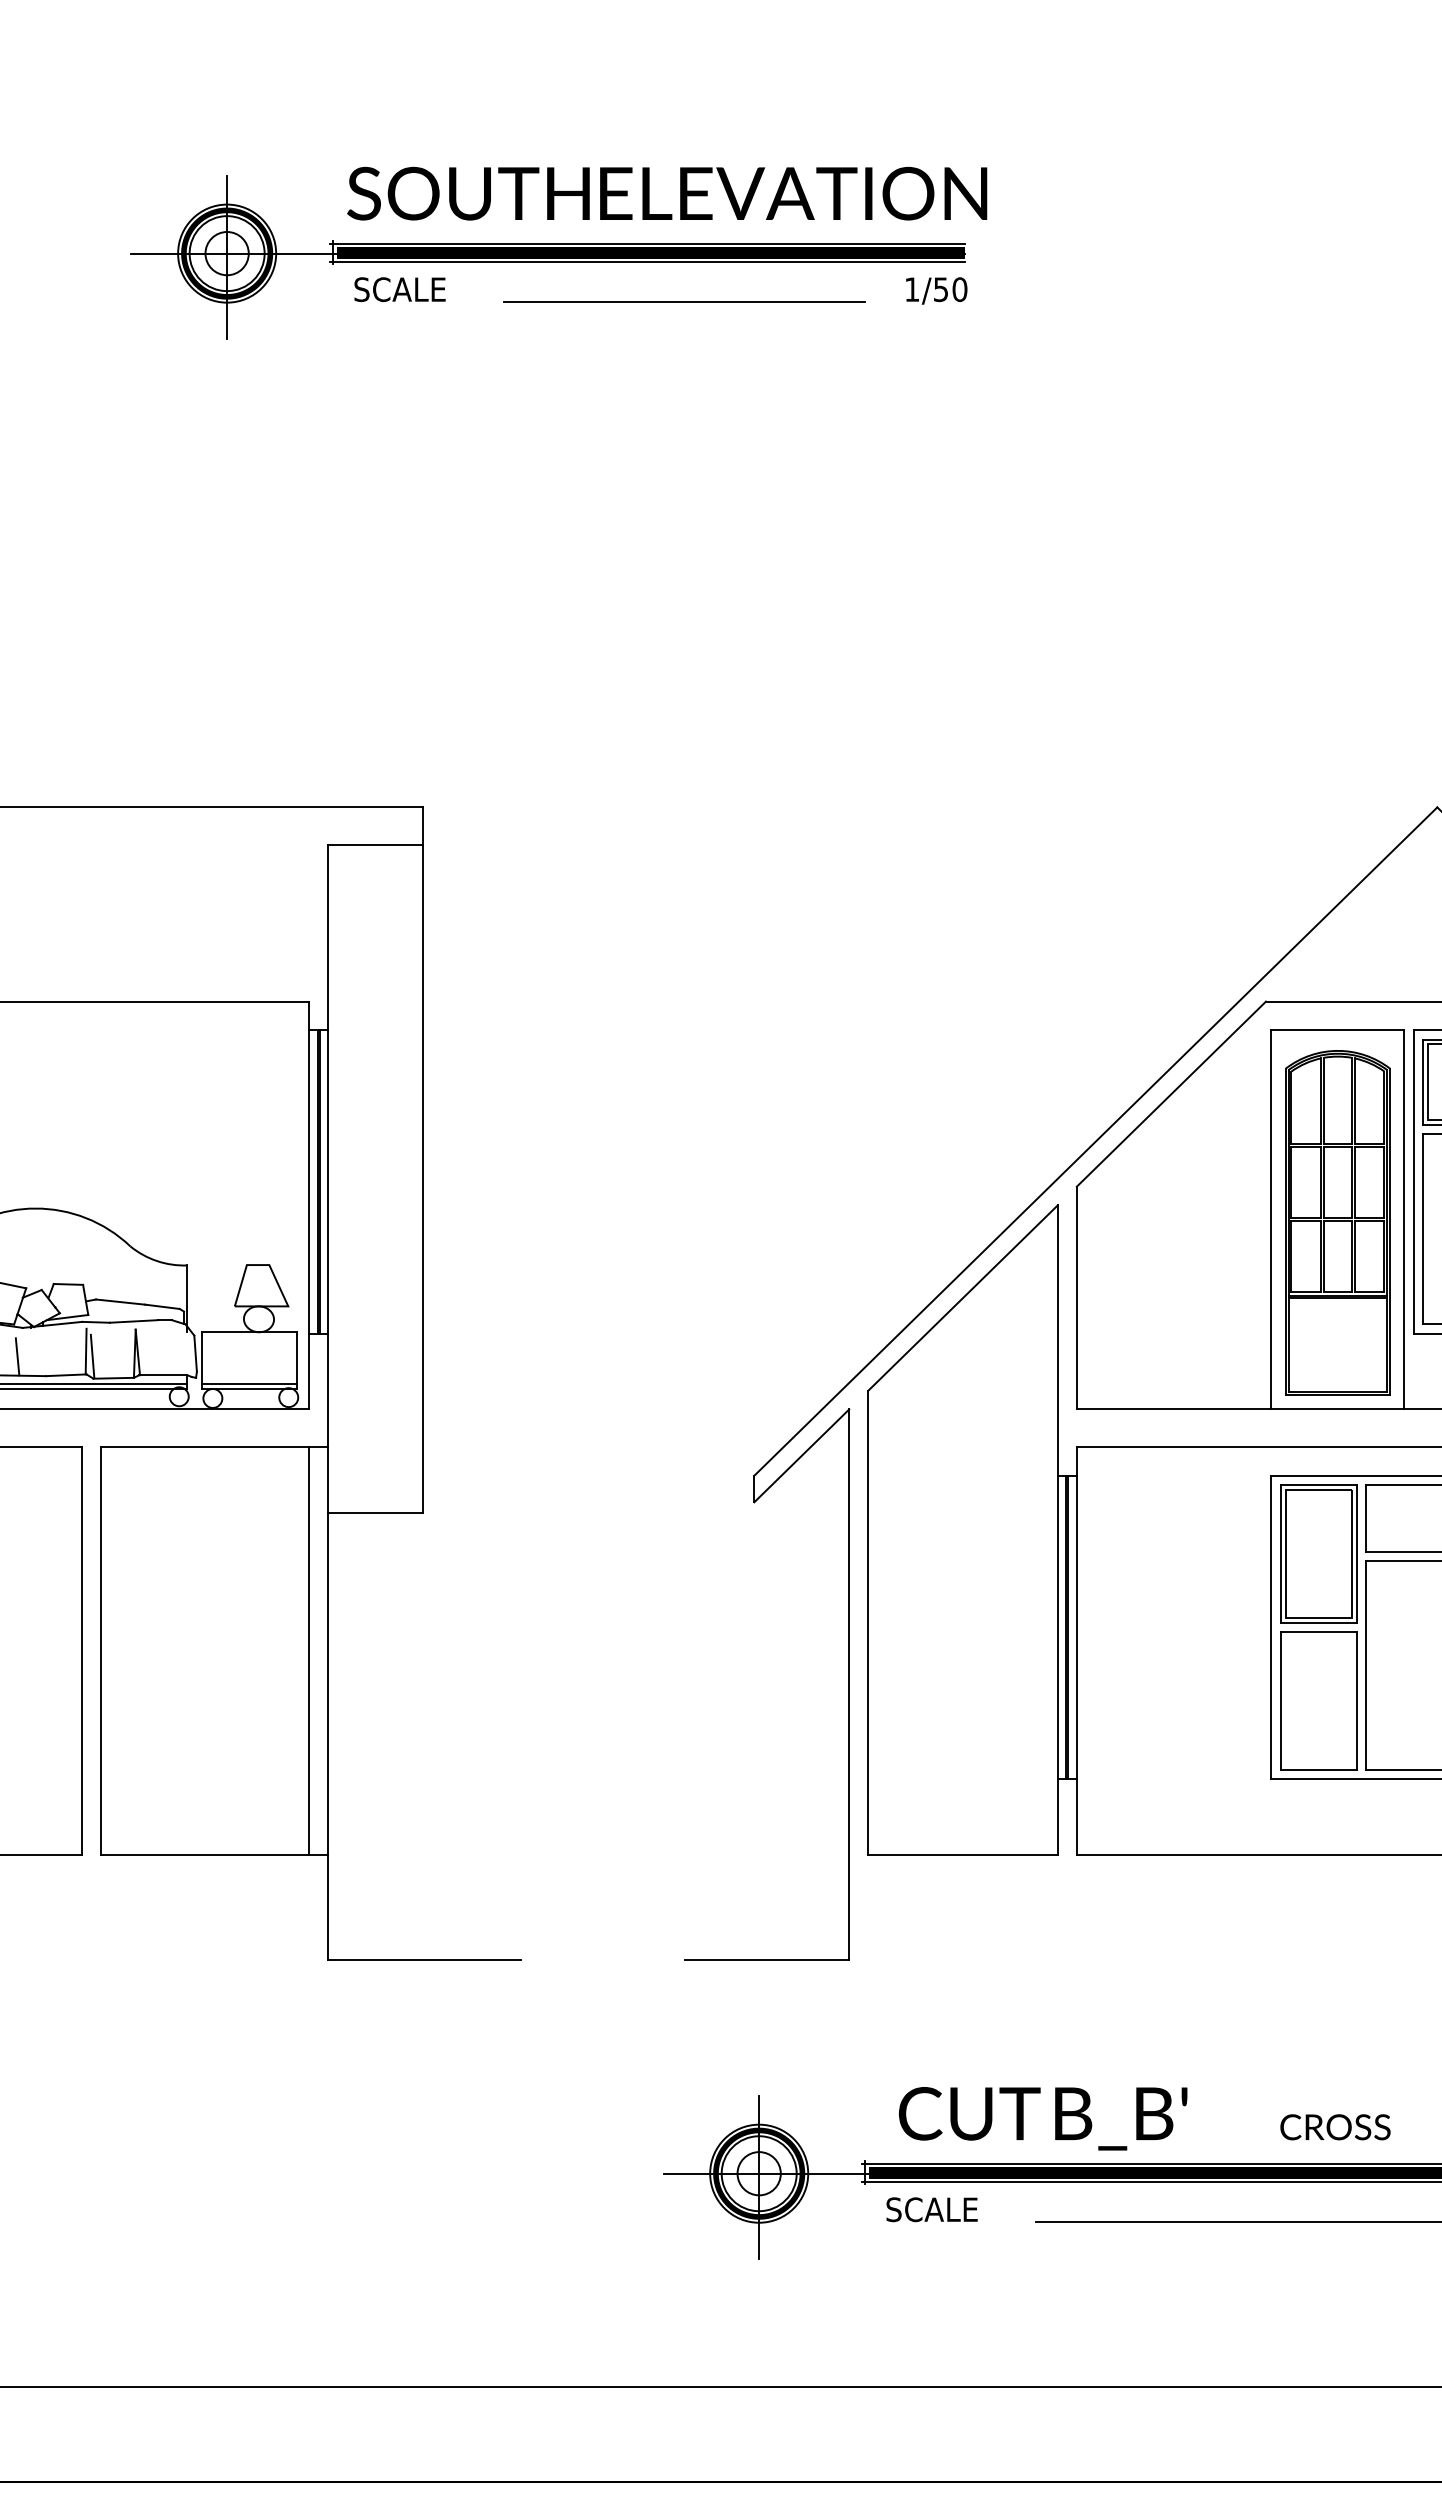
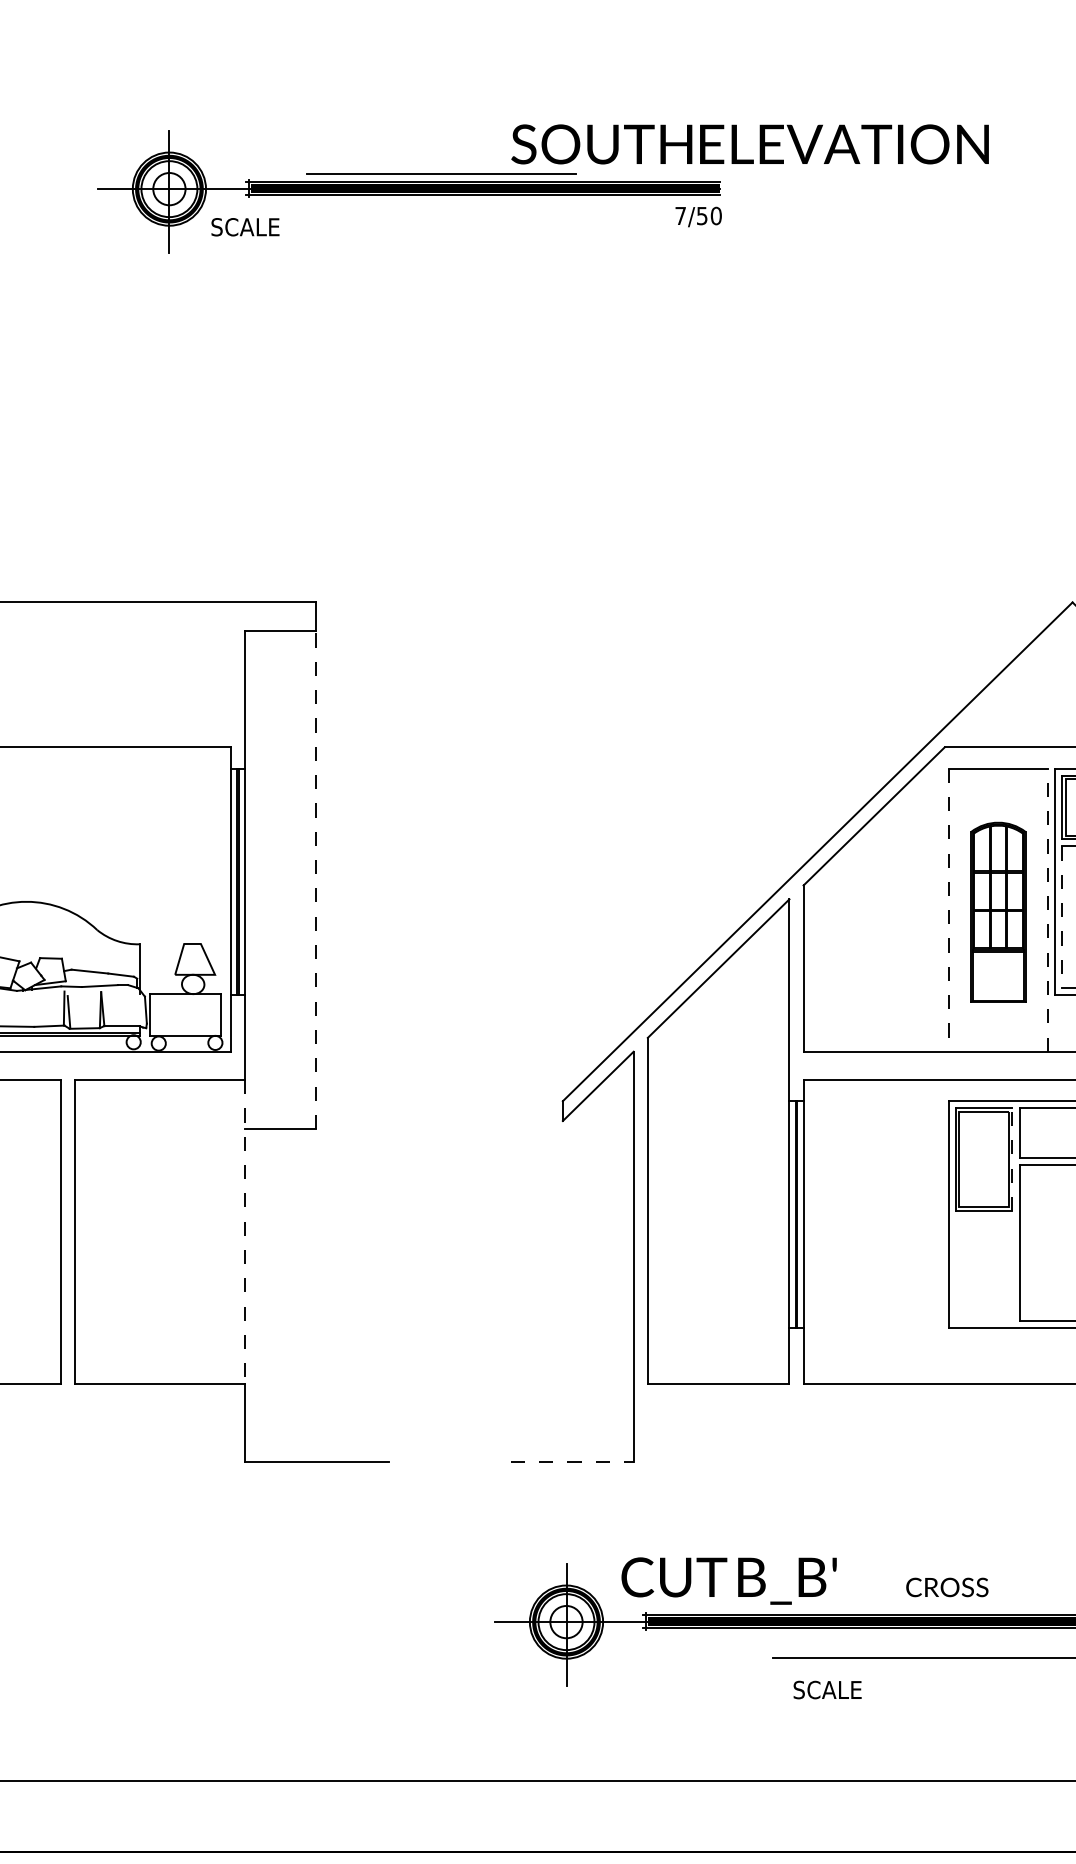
text: (667, 193) -> (750, 144), moved
text: (399, 289) -> (245, 227), moved
text: (912, 289) -> (680, 215), 1/50 -> 7/50
line: (684, 301) -> (441, 174), moved
line: (423, 1179) -> (315, 880), solid -> dashed
line: (1271, 1219) -> (948, 909), solid -> dashed
line: (1404, 1219) -> (1048, 909), solid -> dashed
part: (1337, 1222) -> (998, 912), size x0.7
line: (1423, 1229) -> (1062, 917), solid -> dashed
line: (17, 1356) -> (12, 1012), removed
line: (248, 1384) -> (185, 1033), removed
line: (1356, 1554) -> (1012, 1159), solid -> dashed
line: (309, 1651) -> (230, 1232), removed
line: (328, 1651) -> (245, 1232), solid -> dashed
part: (1318, 1700) -> (983, 1268), removed
line: (767, 1959) -> (572, 1462), solid -> dashed
text: (1144, 2118) -> (804, 1580), moved
text: (931, 2209) -> (827, 1689), moved

